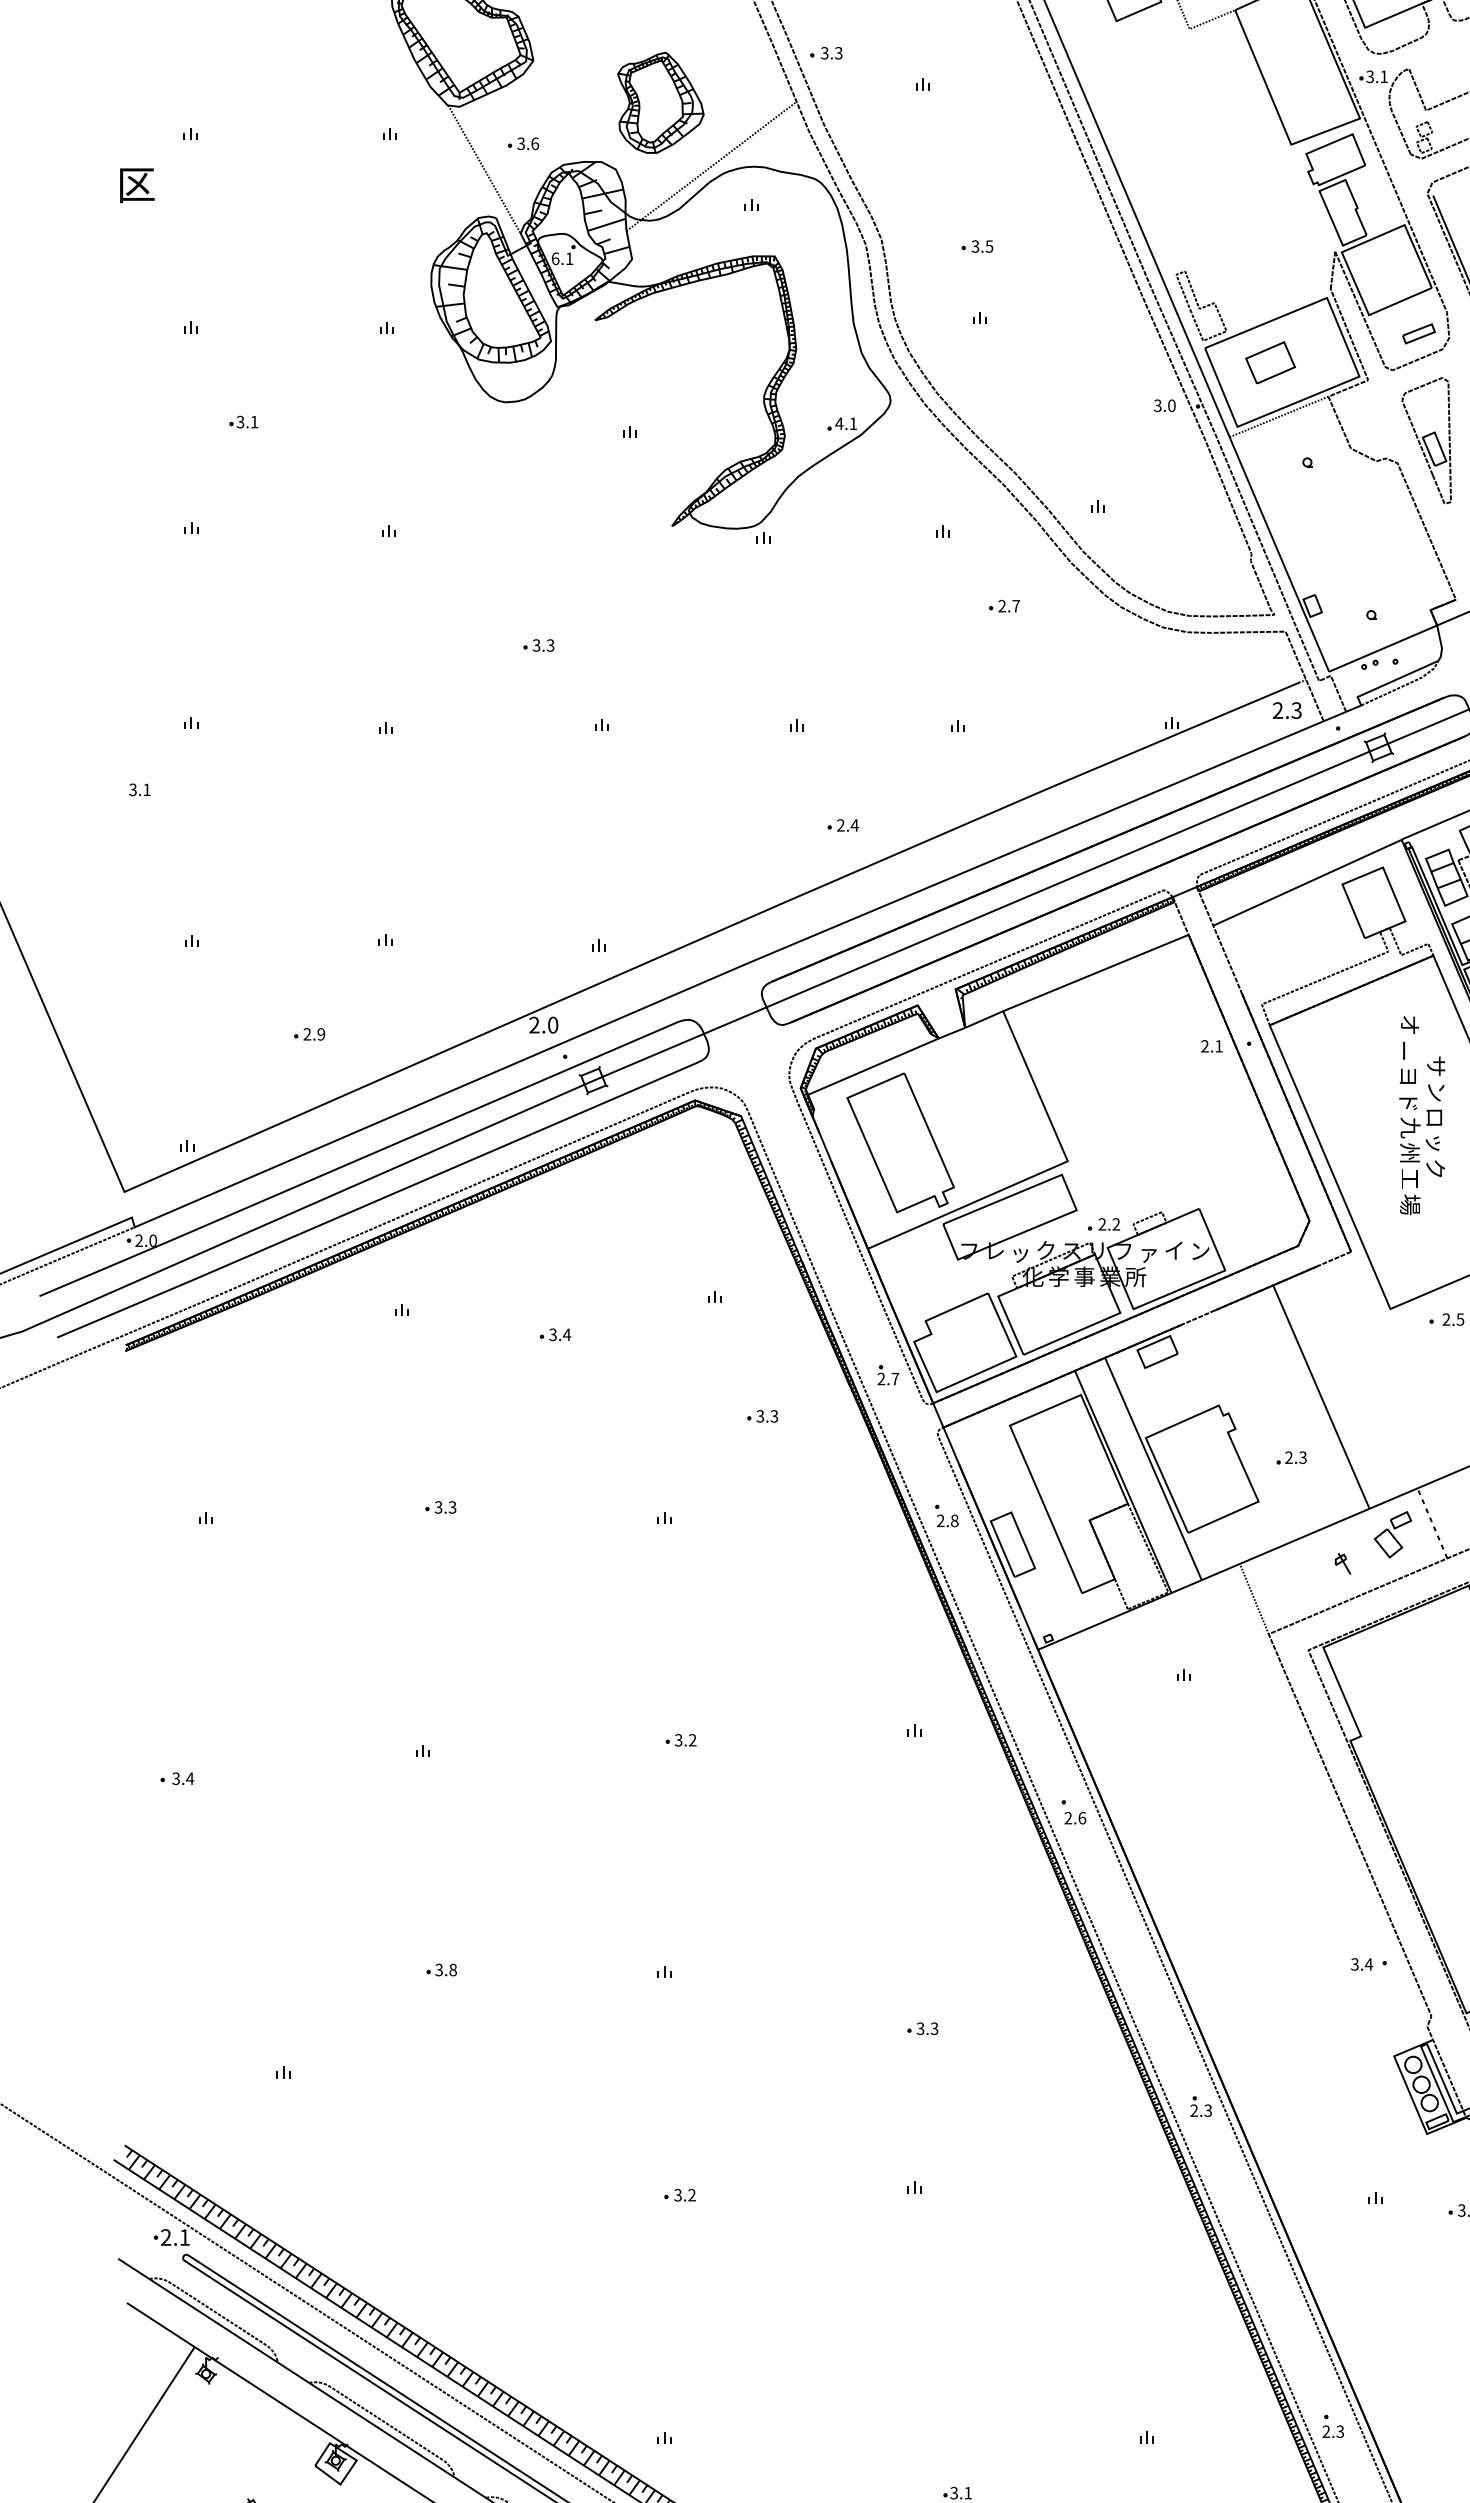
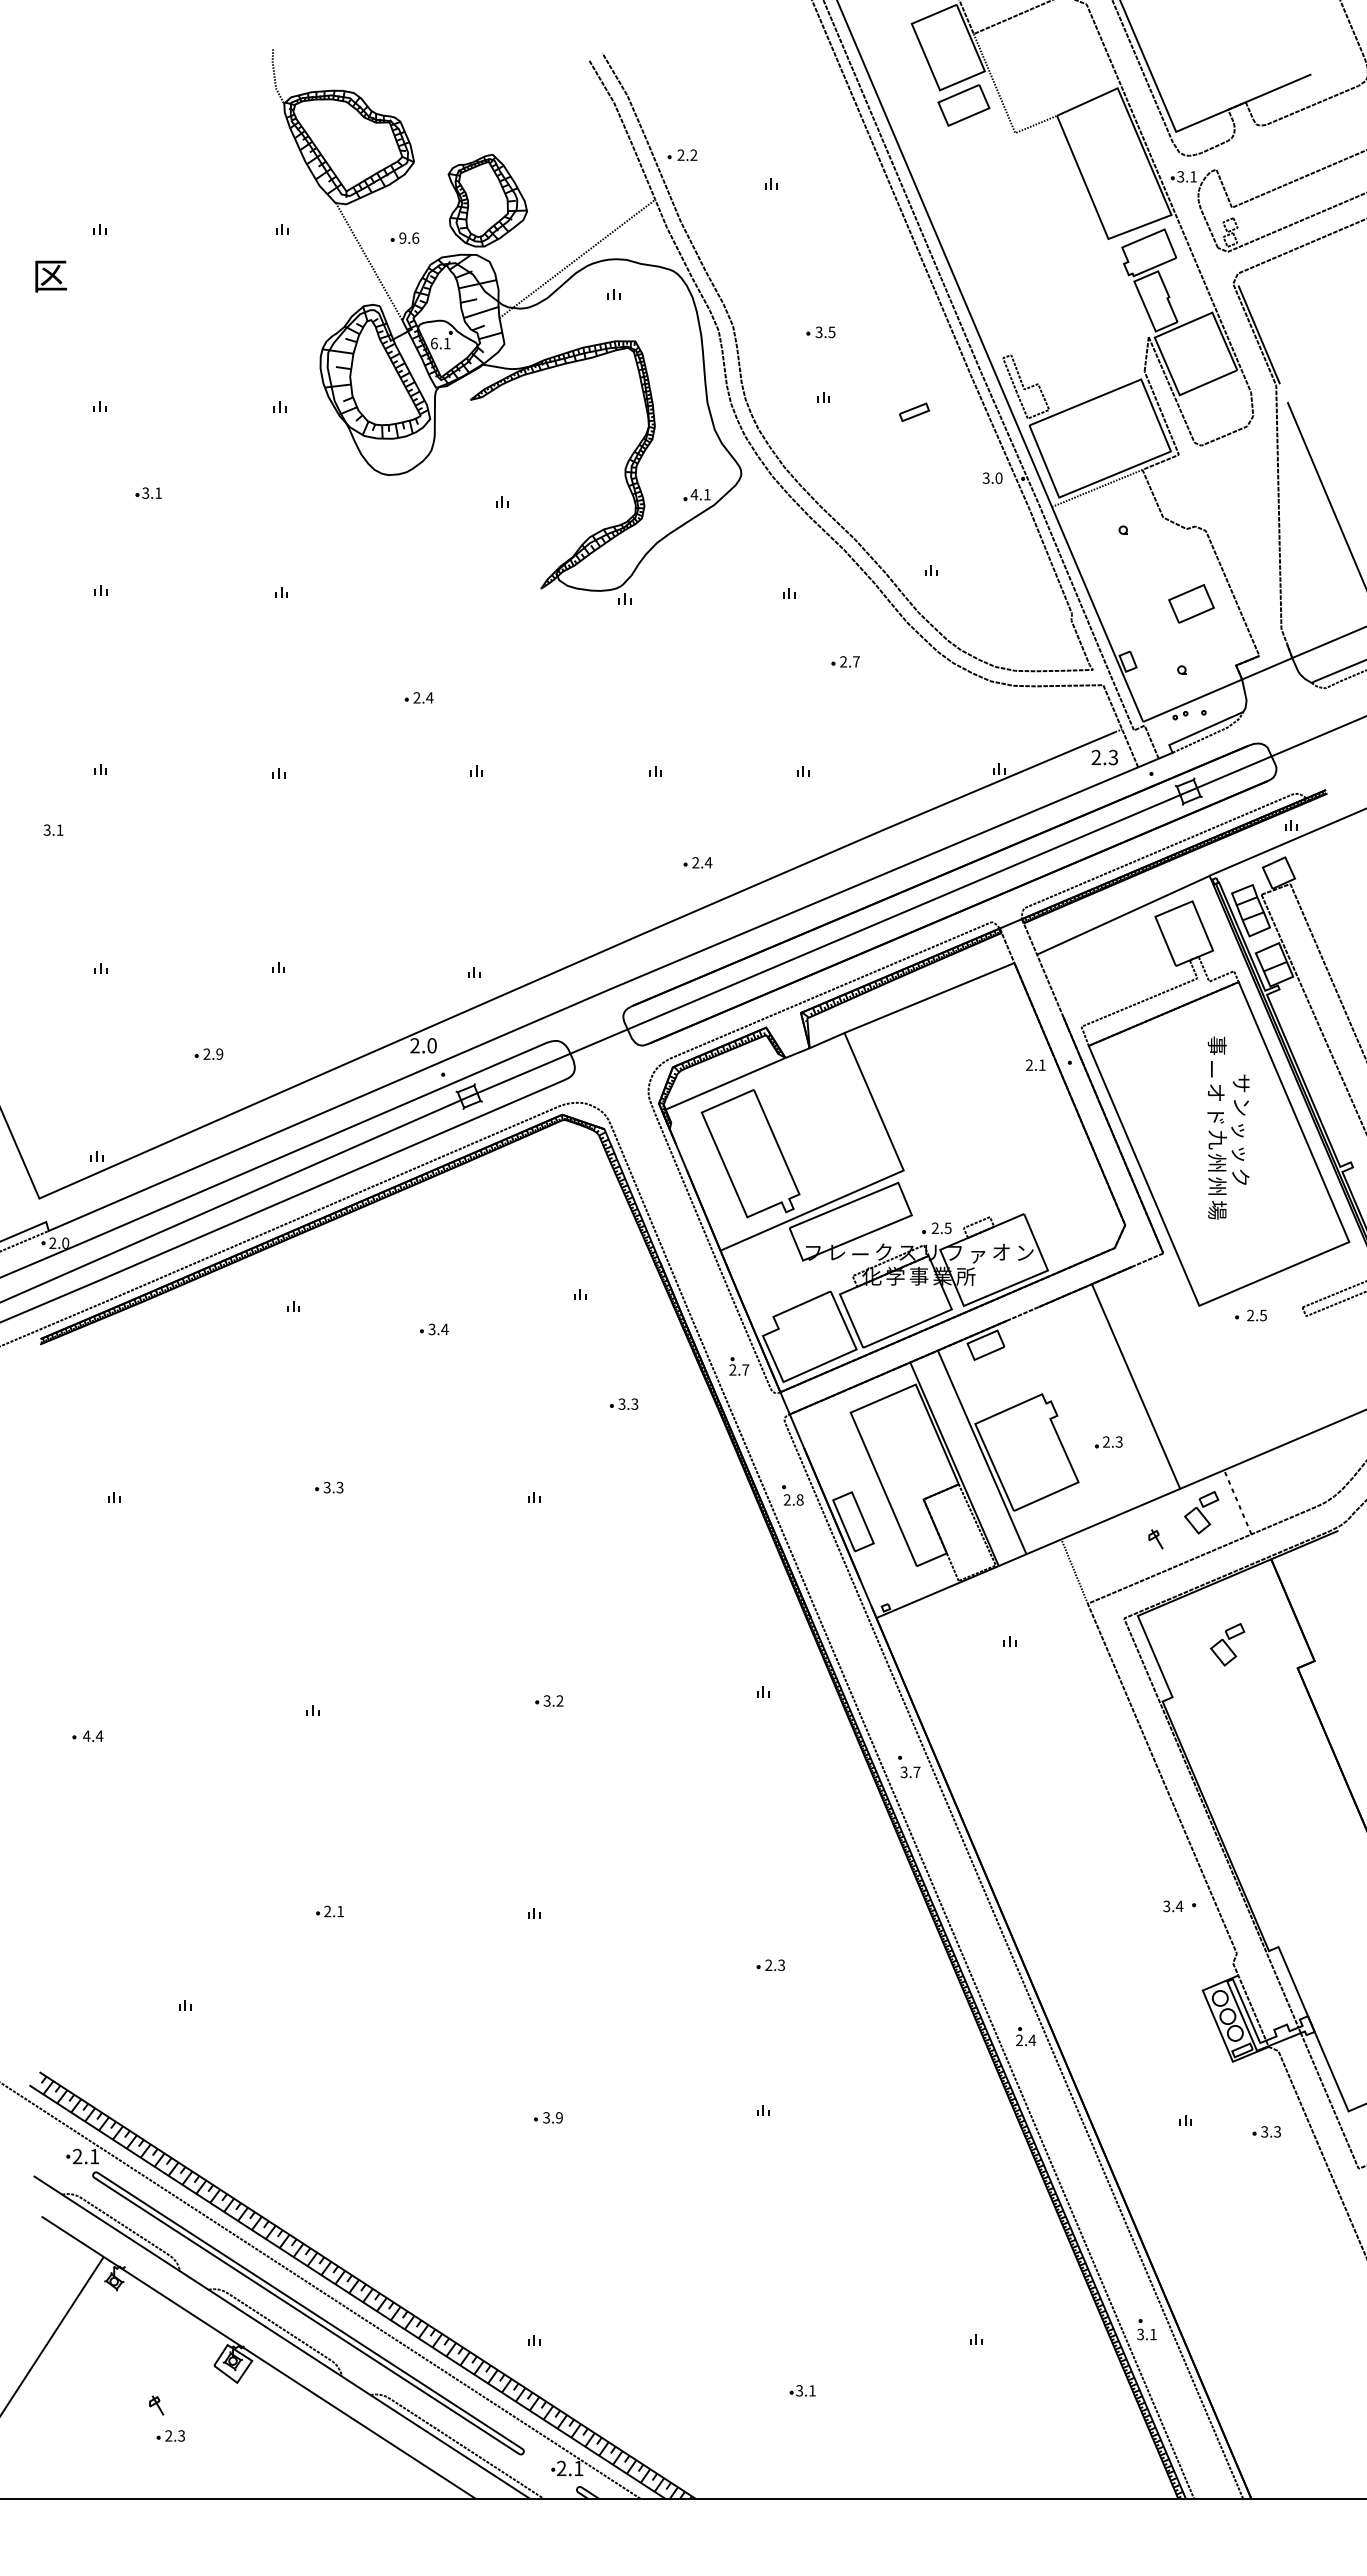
text: (831, 53) -> (687, 155), 3.3 -> 2.2
part: (660, 102) -> (487, 200), moved
text: (520, 143) -> (402, 237), 3.6 -> 9.6
part: (1418, 334) -> (914, 412), moved
part: (1270, 362) -> (1191, 603), moved
part: (1426, 440) -> (1232, 510), removed
text: (543, 645) -> (423, 697), 3.3 -> 2.4
text: (1409, 1024) -> (1216, 1045), オ -> 事
text: (1409, 1076) -> (1216, 1092), ヨ -> オ
text: (1433, 1117) -> (1238, 1130), ロ -> ッ
text: (1410, 1178) -> (1217, 1186), 工 -> 州
text: (1115, 1224) -> (947, 1228), 2.2 -> 2.5
text: (1174, 1249) -> (1001, 1251), イ -> オ
text: (1020, 1255) -> (860, 1256), ッ -> ー
part: (1421, 1678) -> (1227, 1644), added
text: (175, 1777) -> (86, 1735), 3.4 -> 4.4
text: (1075, 1818) -> (910, 1772), 2.6 -> 3.7
text: (446, 1970) -> (334, 1911), 3.8 -> 2.1
text: (920, 2028) -> (768, 1965), 3.3 -> 2.3
text: (1208, 2110) -> (1032, 2040), 2.3 -> 2.4
text: (692, 2195) -> (559, 2118), 3.2 -> 3.9
text: (1332, 2431) -> (1146, 2334), 2.3 -> 3.1

